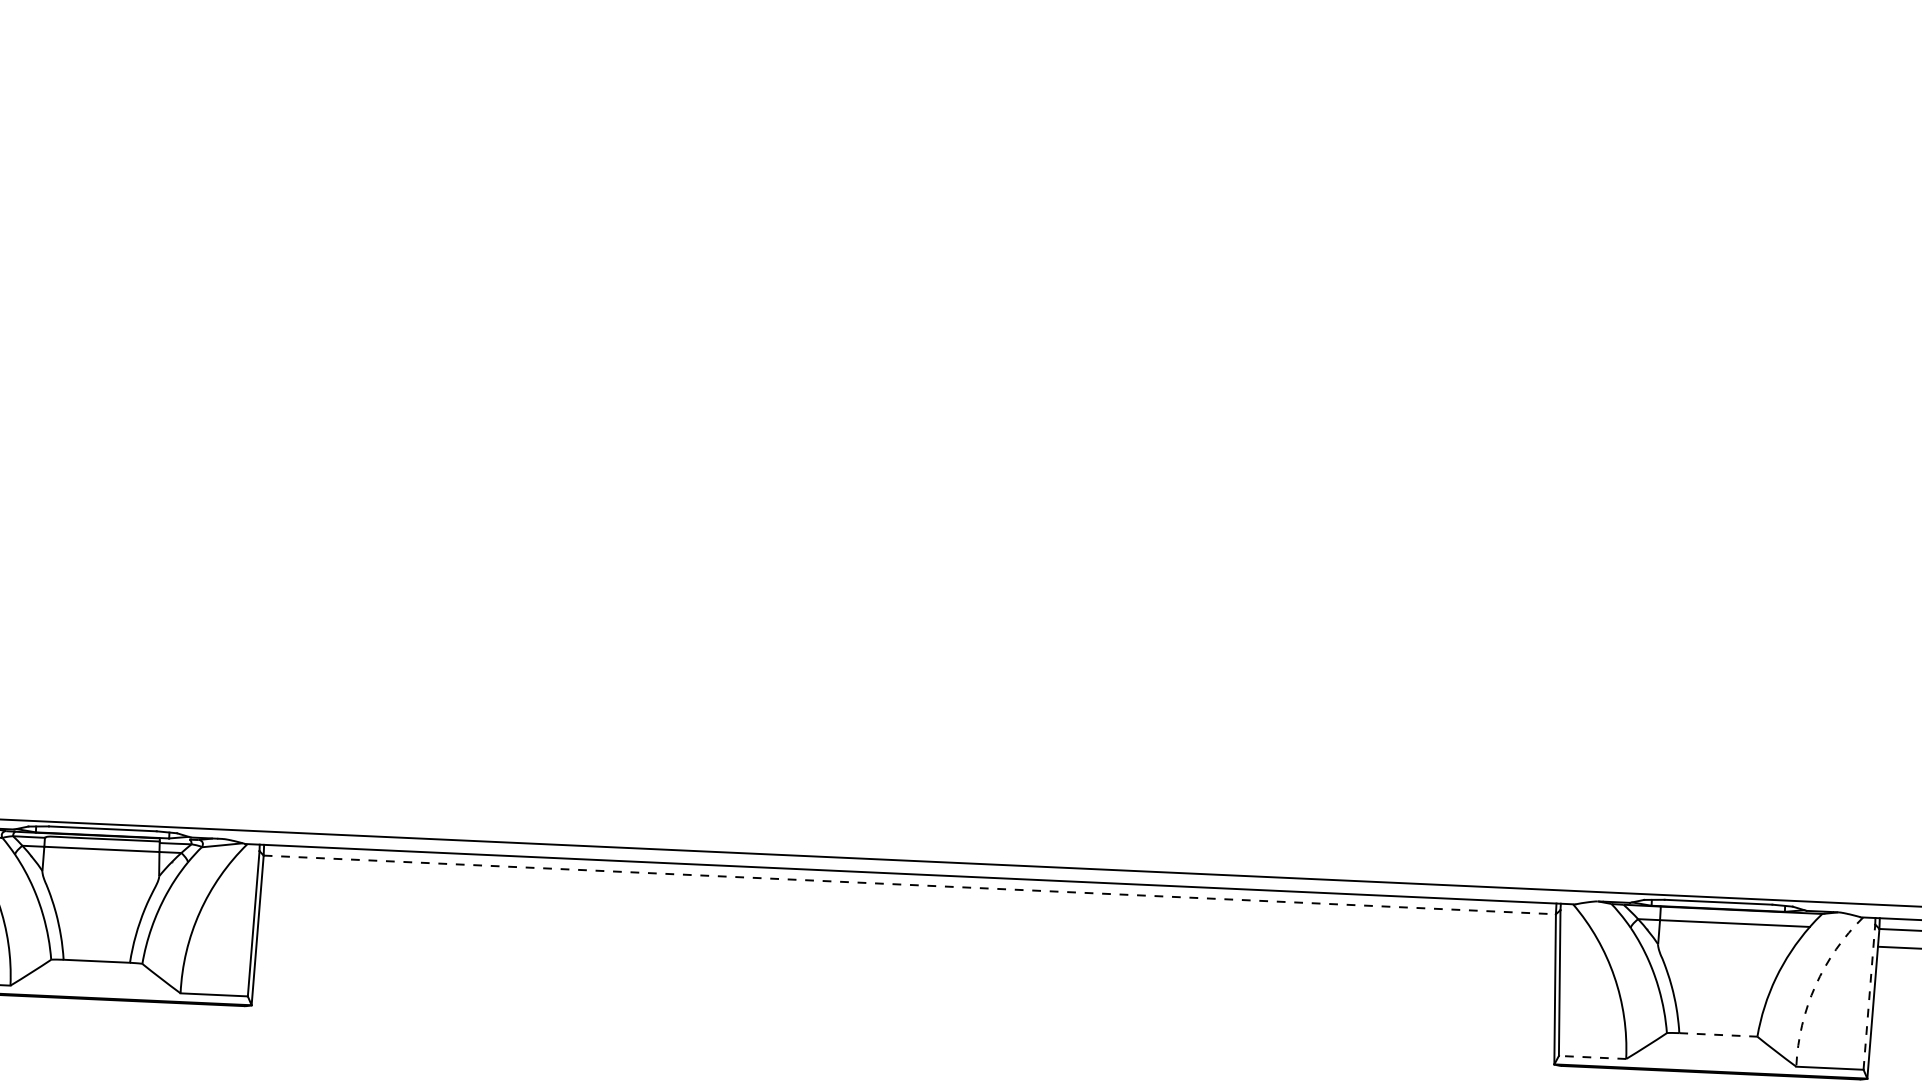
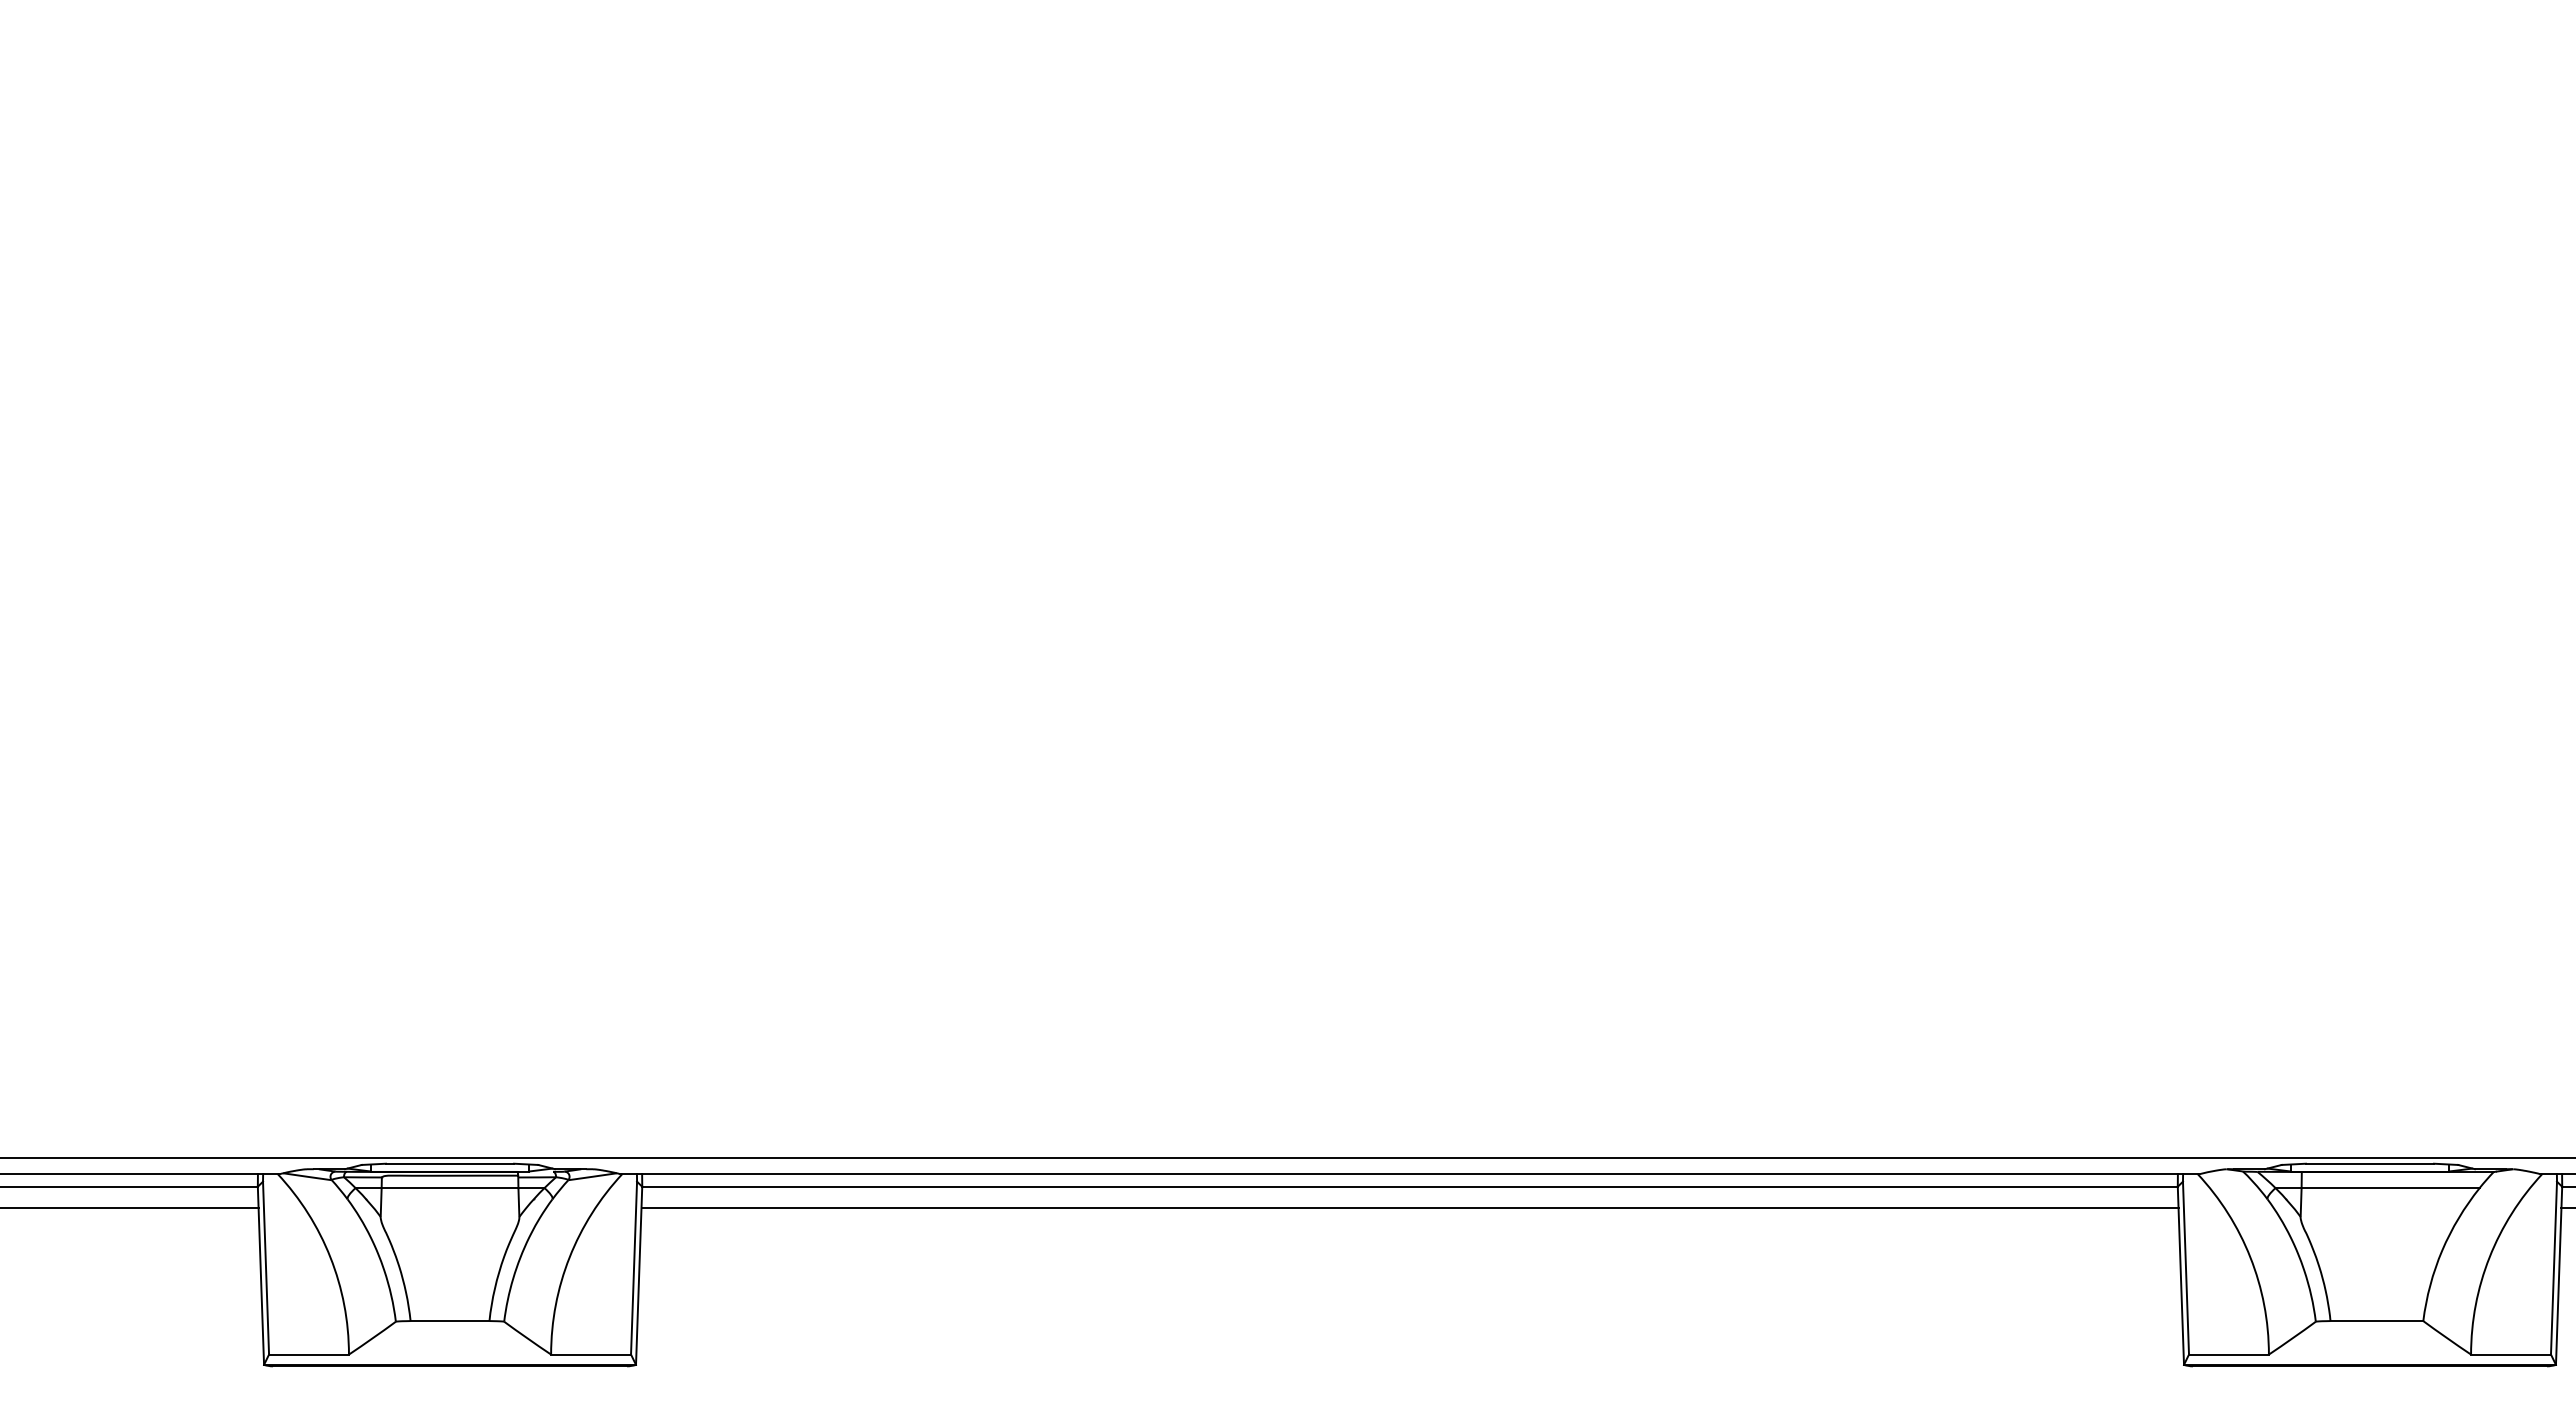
line: (910, 884) -> (1410, 1186), dashed -> solid
line: (908, 902) -> (1409, 1207), added
arc: (1815, 985) -> (2489, 1257), dashed -> solid
line: (1869, 997) -> (2554, 1268), dashed -> solid
line: (1718, 1035) -> (2377, 1321), dashed -> solid
line: (1592, 1057) -> (2228, 1354), dashed -> solid

